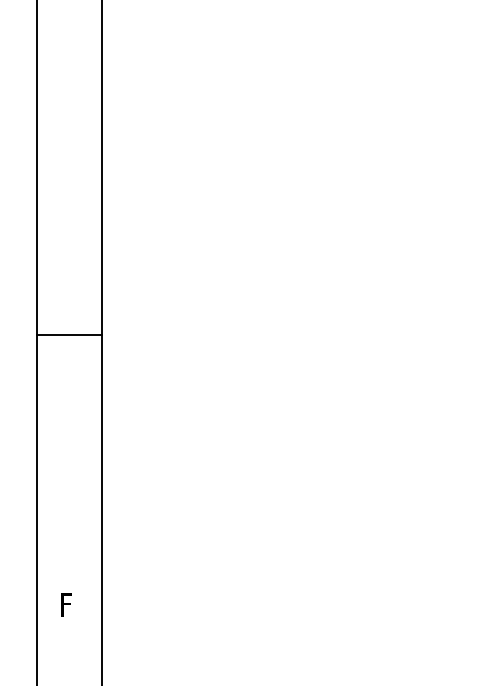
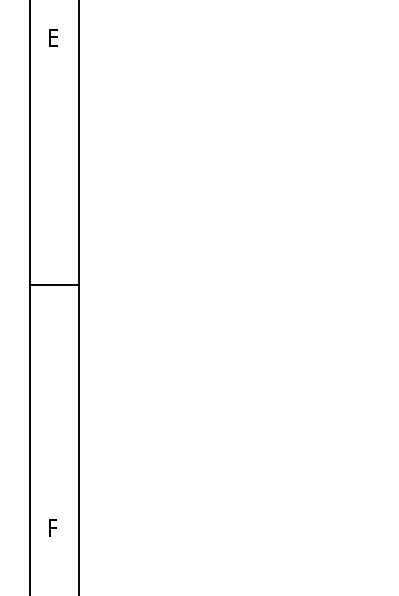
line: (68, 335) -> (54, 285), moved

